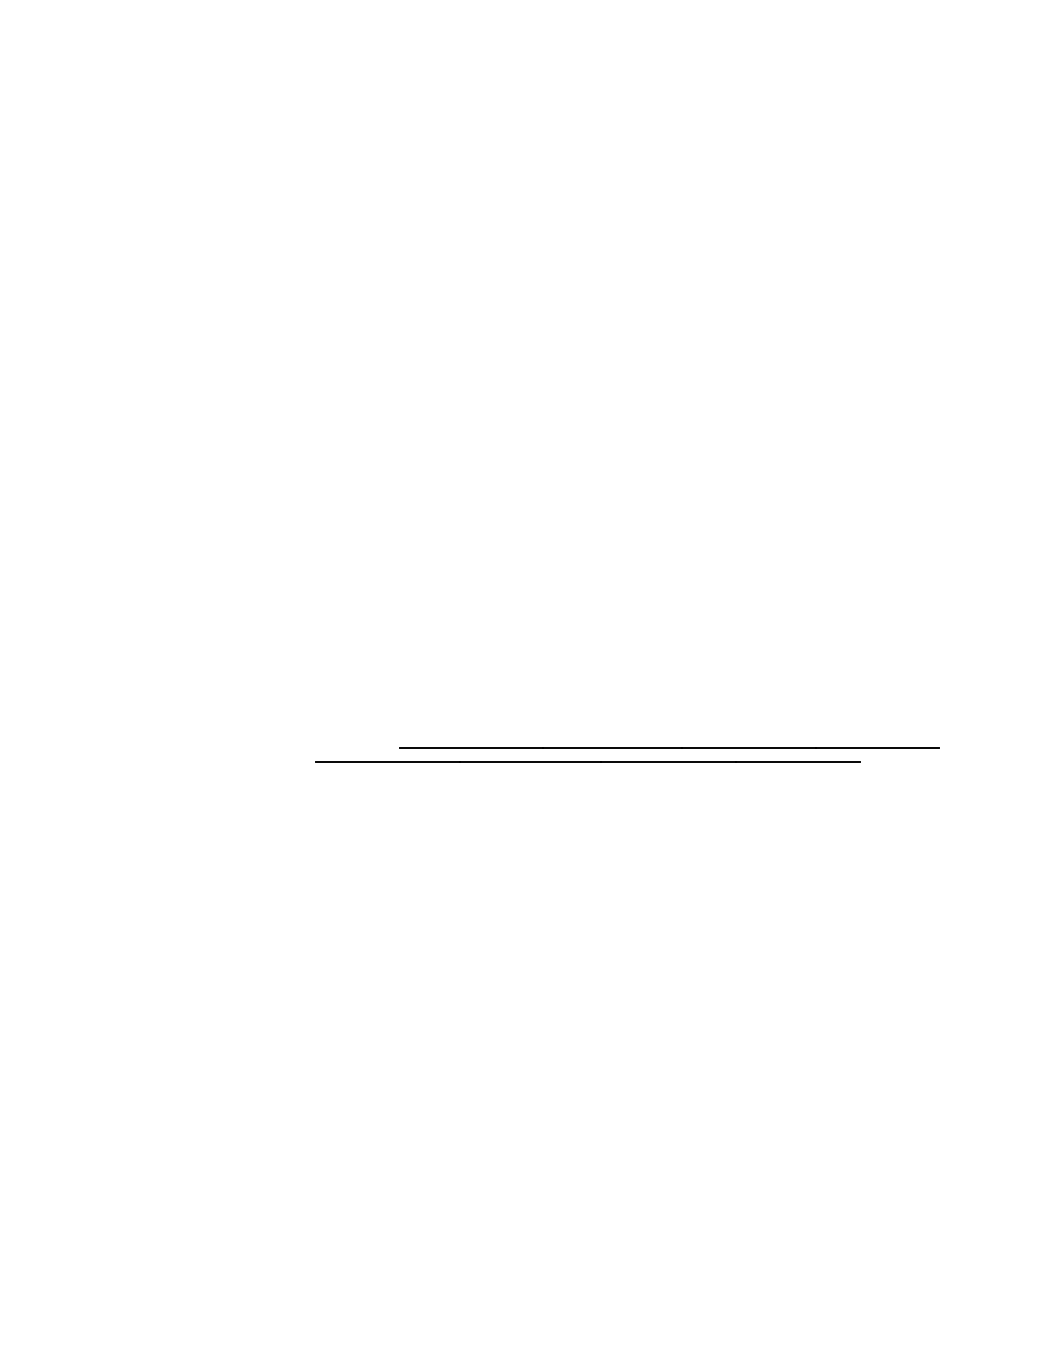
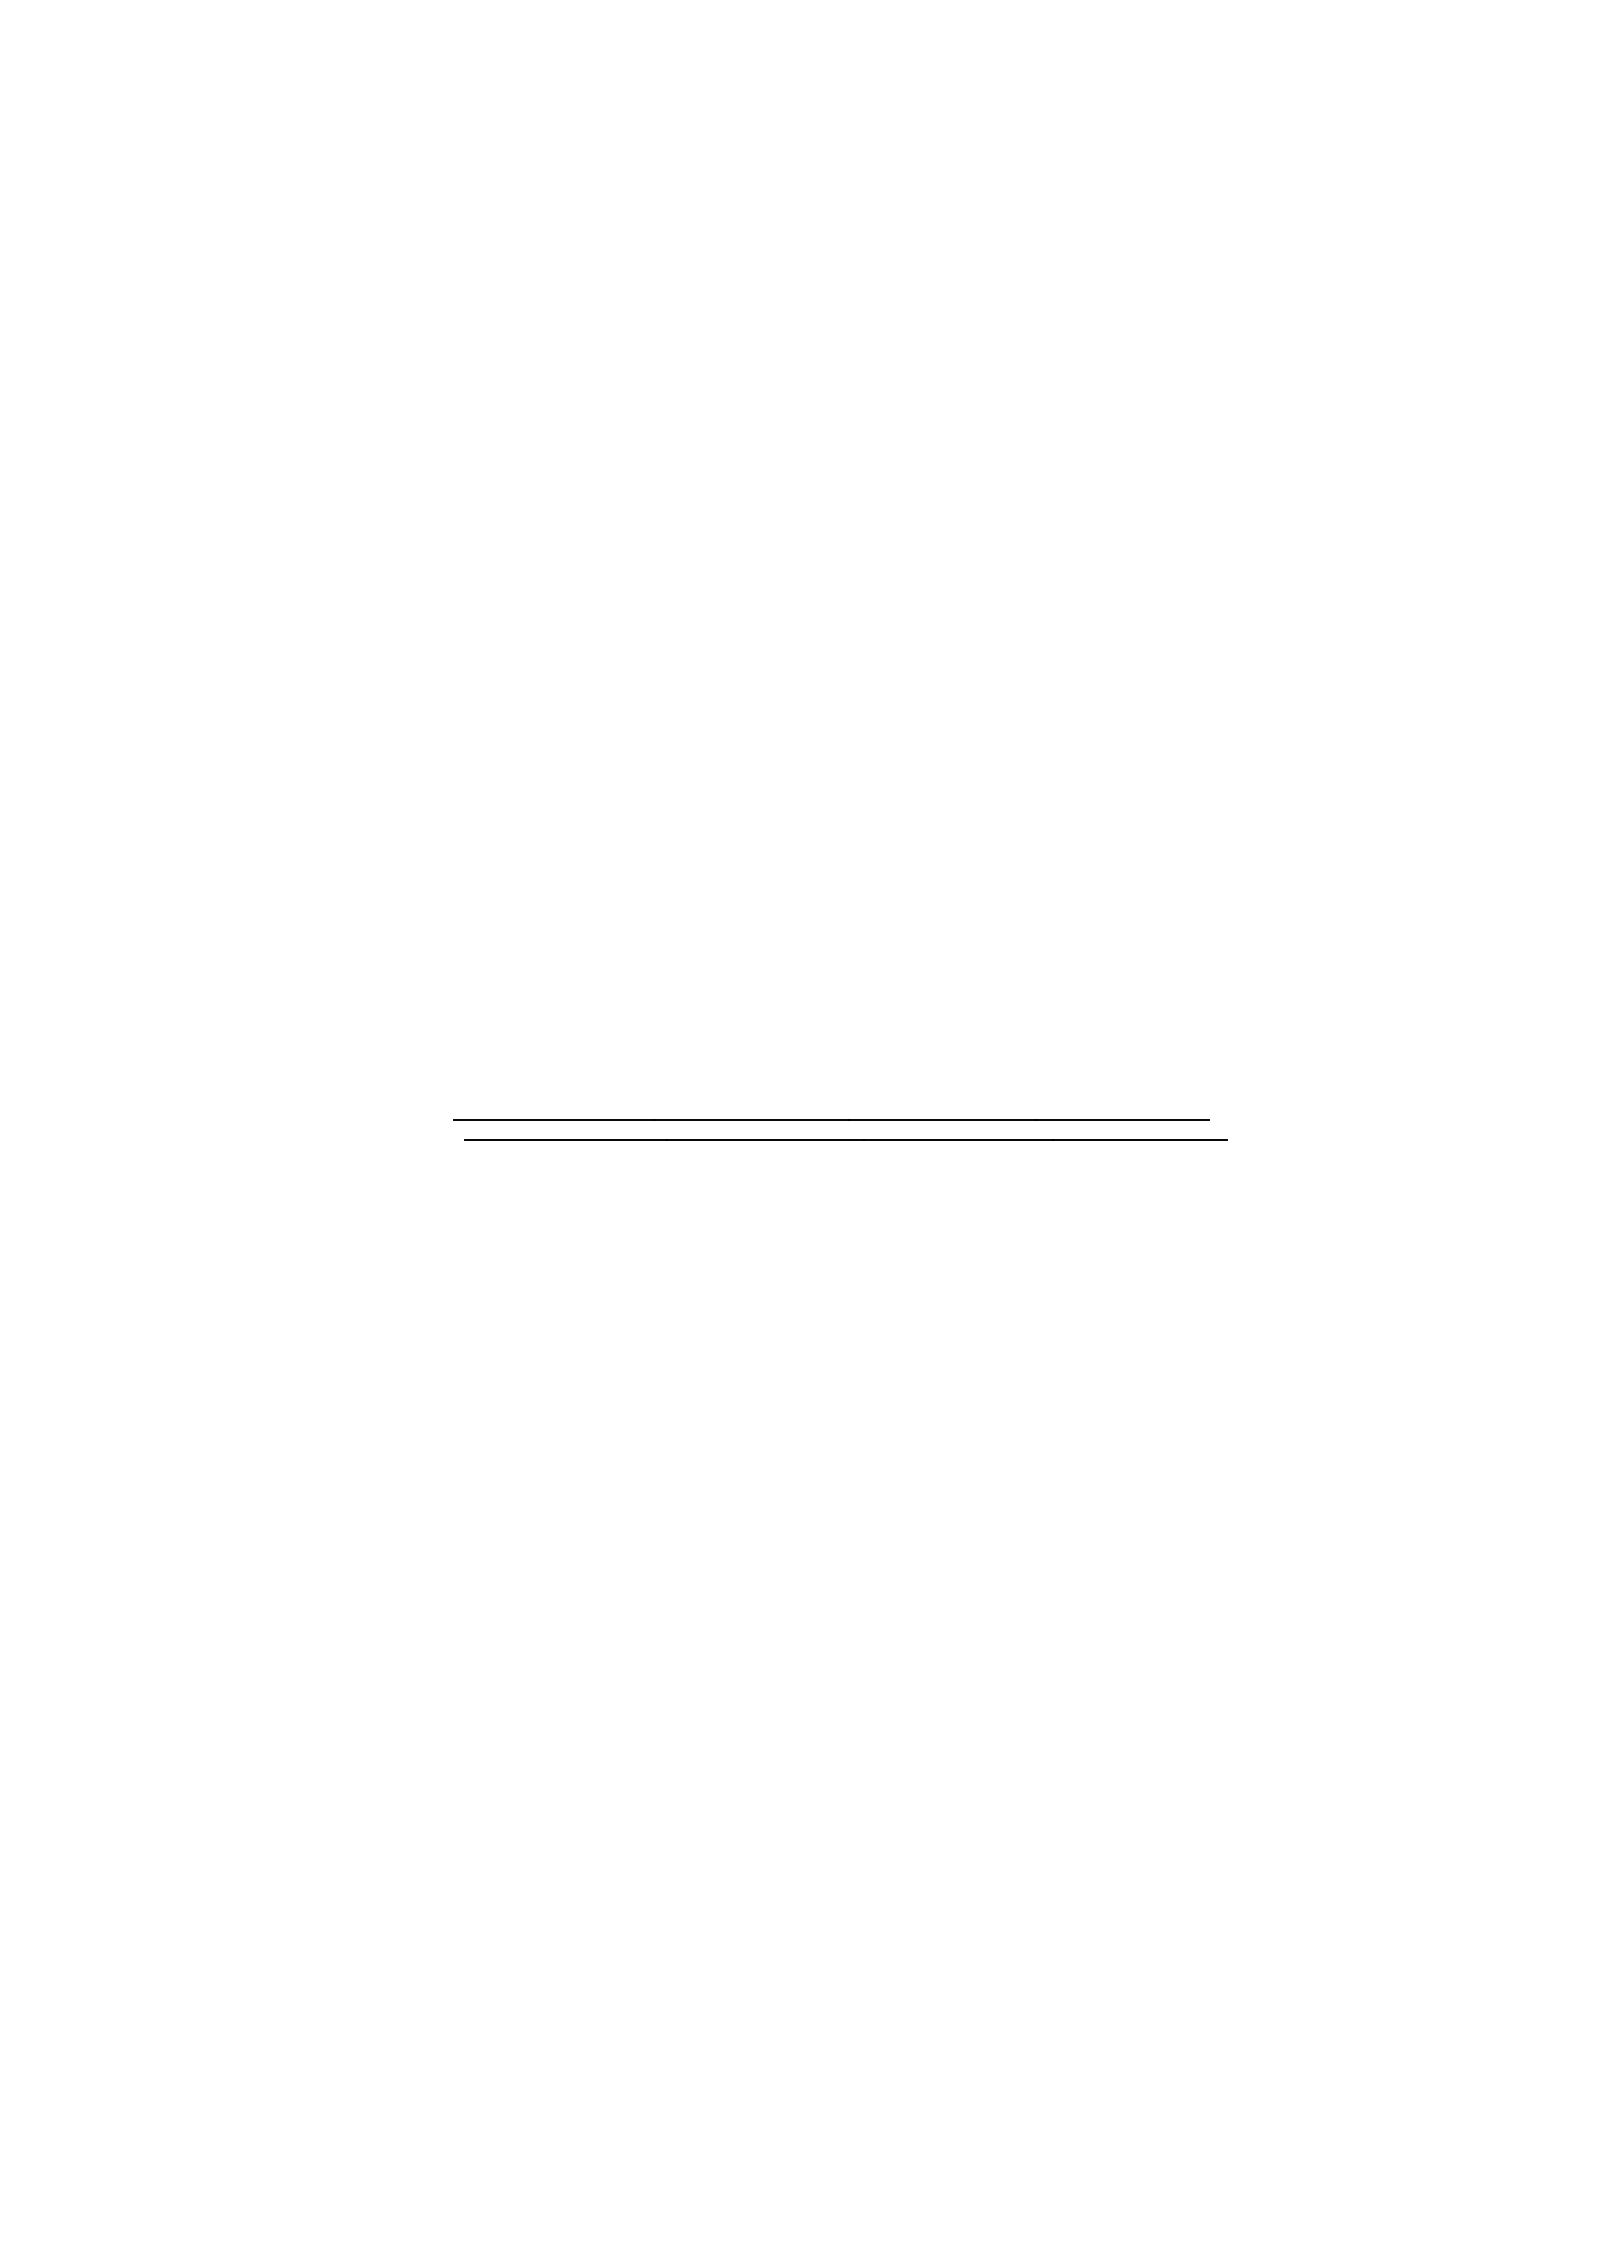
line: (669, 747) -> (831, 1119), moved

